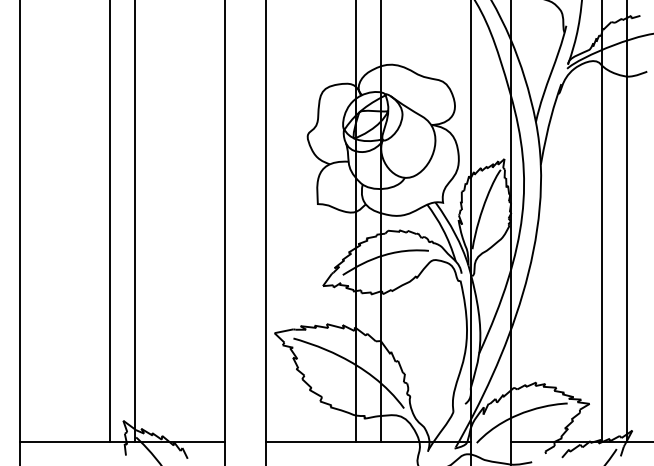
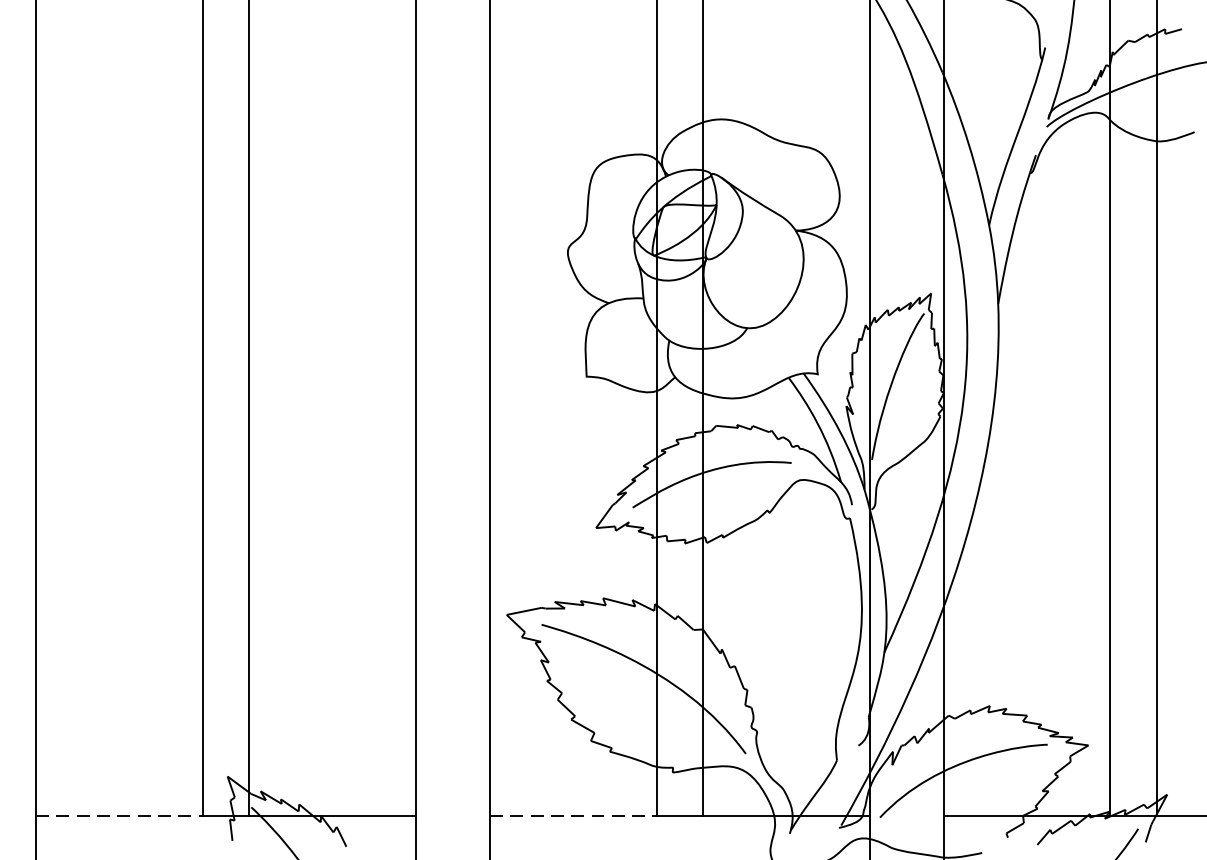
line: (65, 441) -> (120, 814), solid -> dashed
line: (311, 441) -> (574, 814), solid -> dashed

